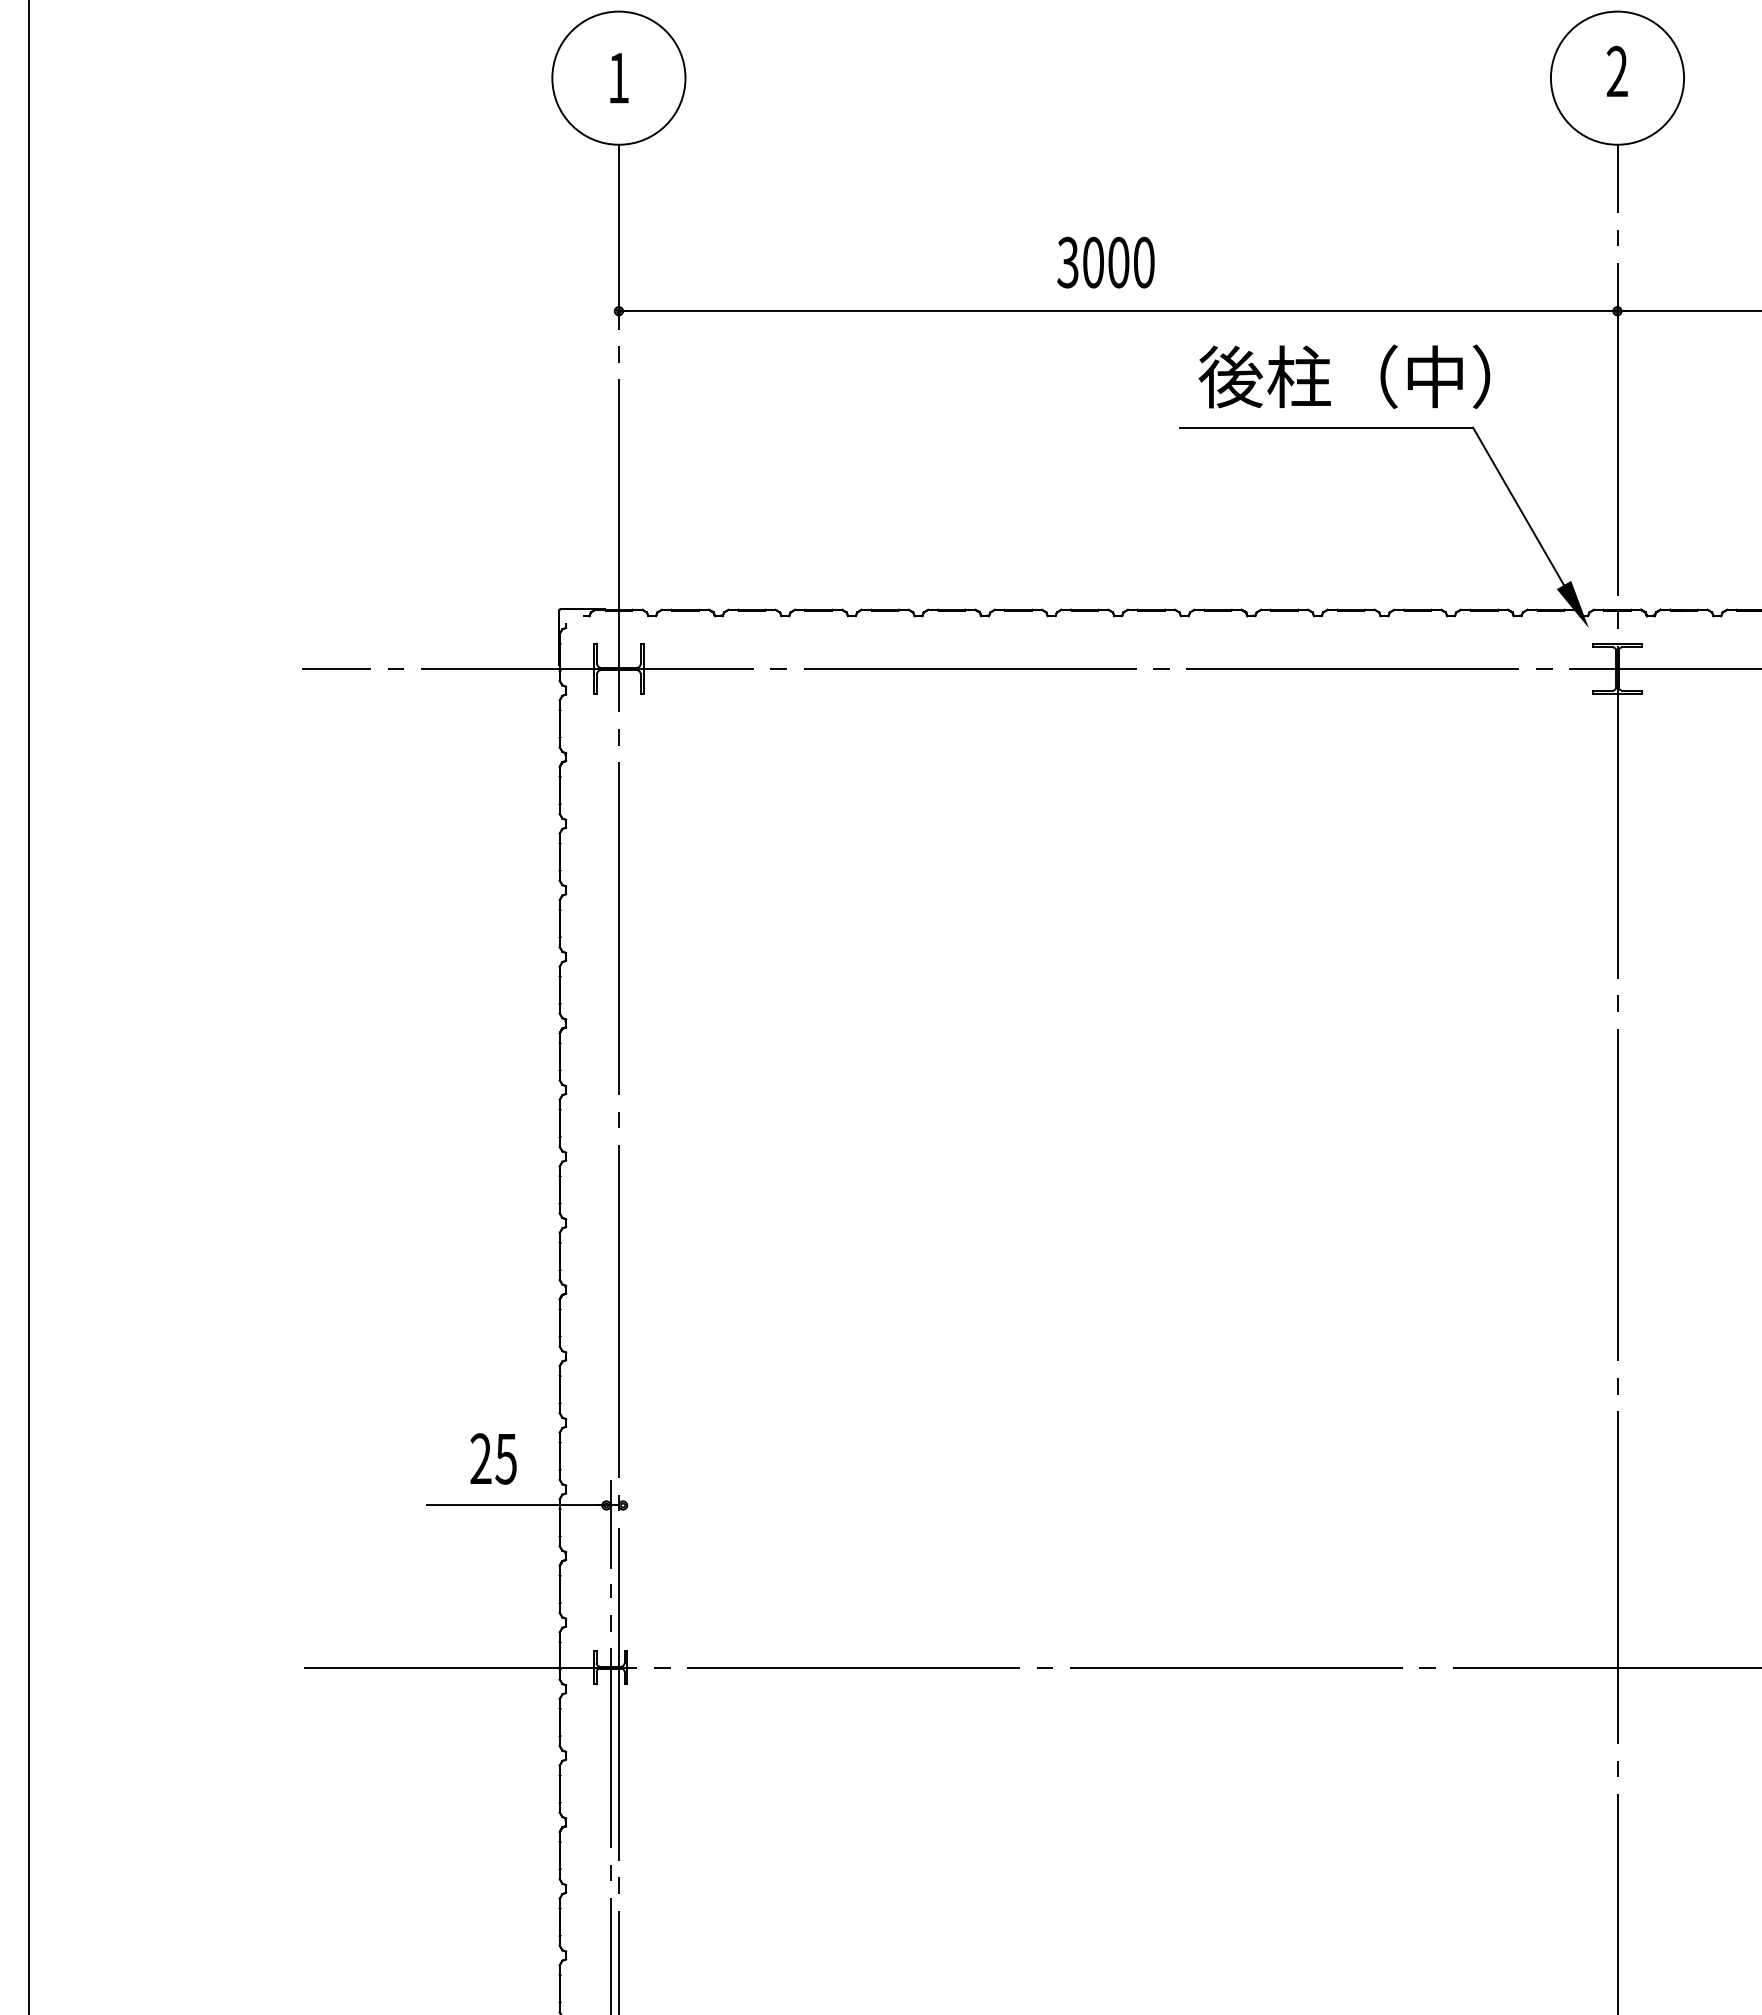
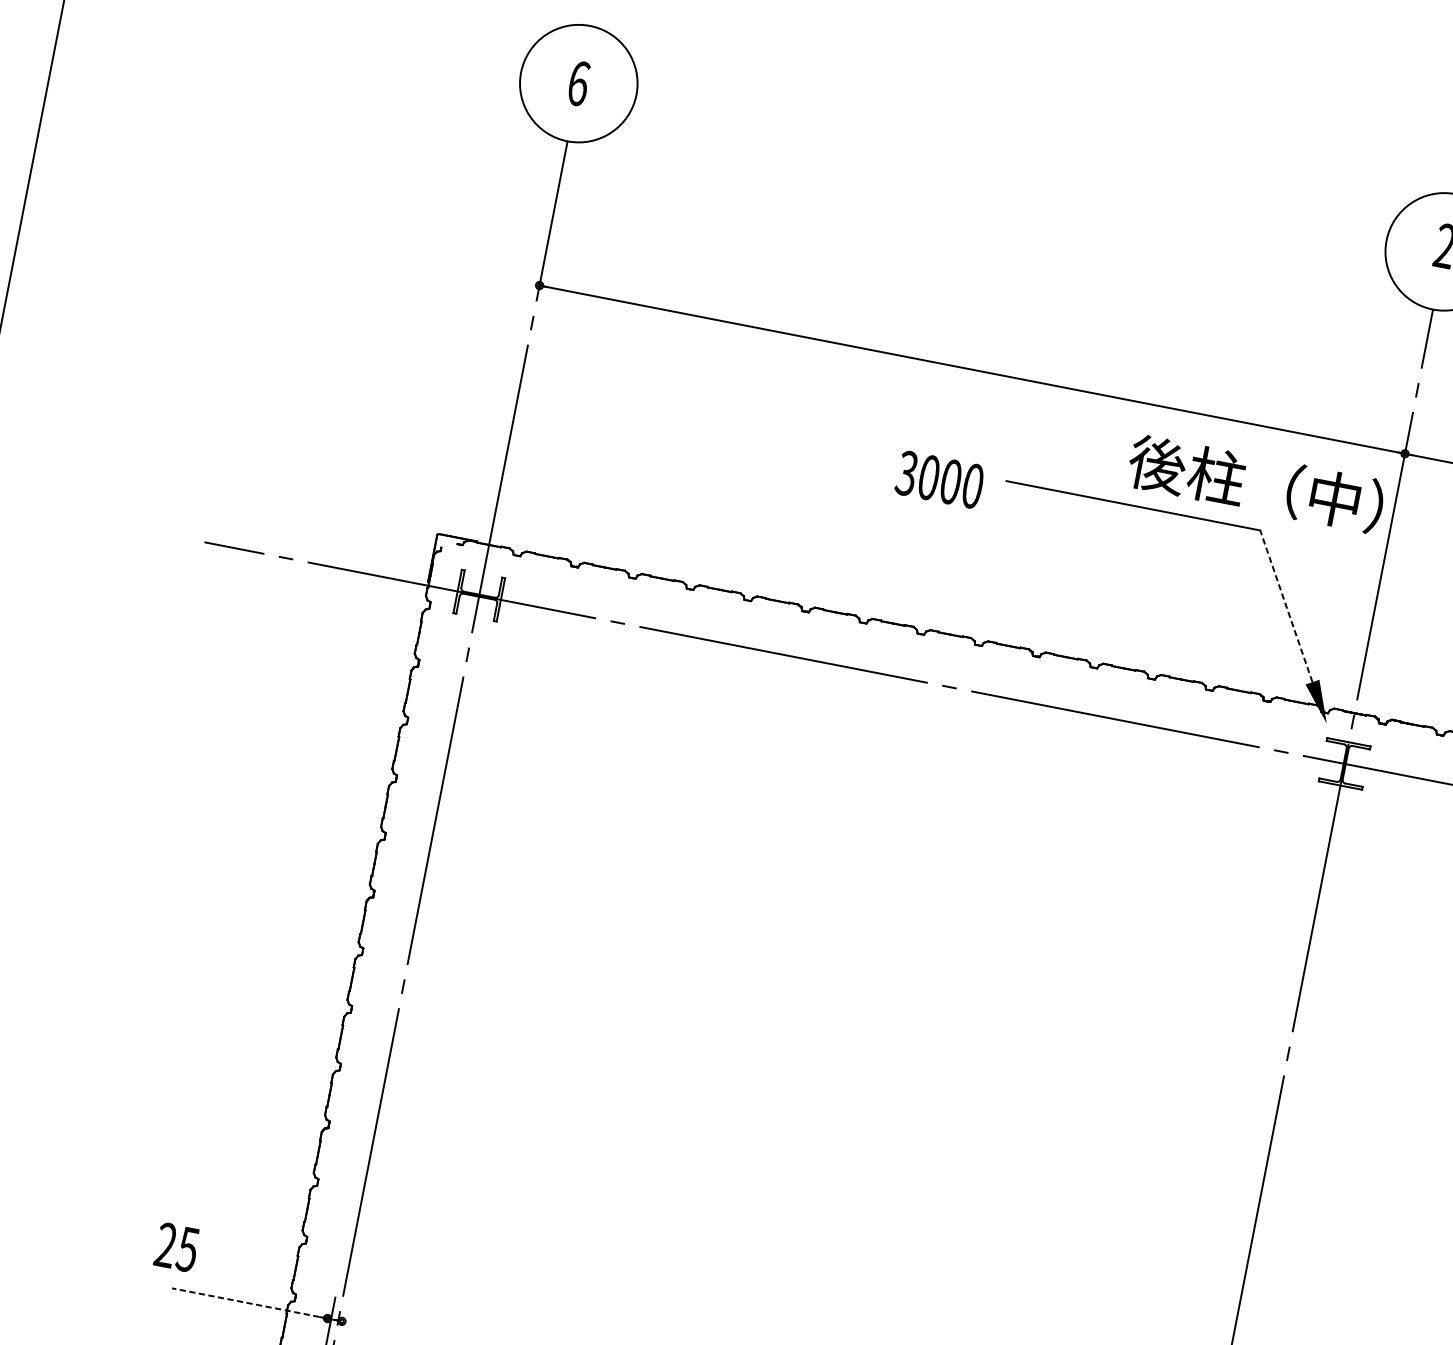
text: (618, 77) -> (578, 82), 1 -> 6
text: (1105, 262) -> (939, 479), moved
text: (1344, 376) -> (1256, 483), moved
line: (1518, 506) -> (1286, 606), solid -> dashed
text: (493, 1458) -> (176, 1247), moved
line: (523, 1505) -> (255, 1304), solid -> dashed

